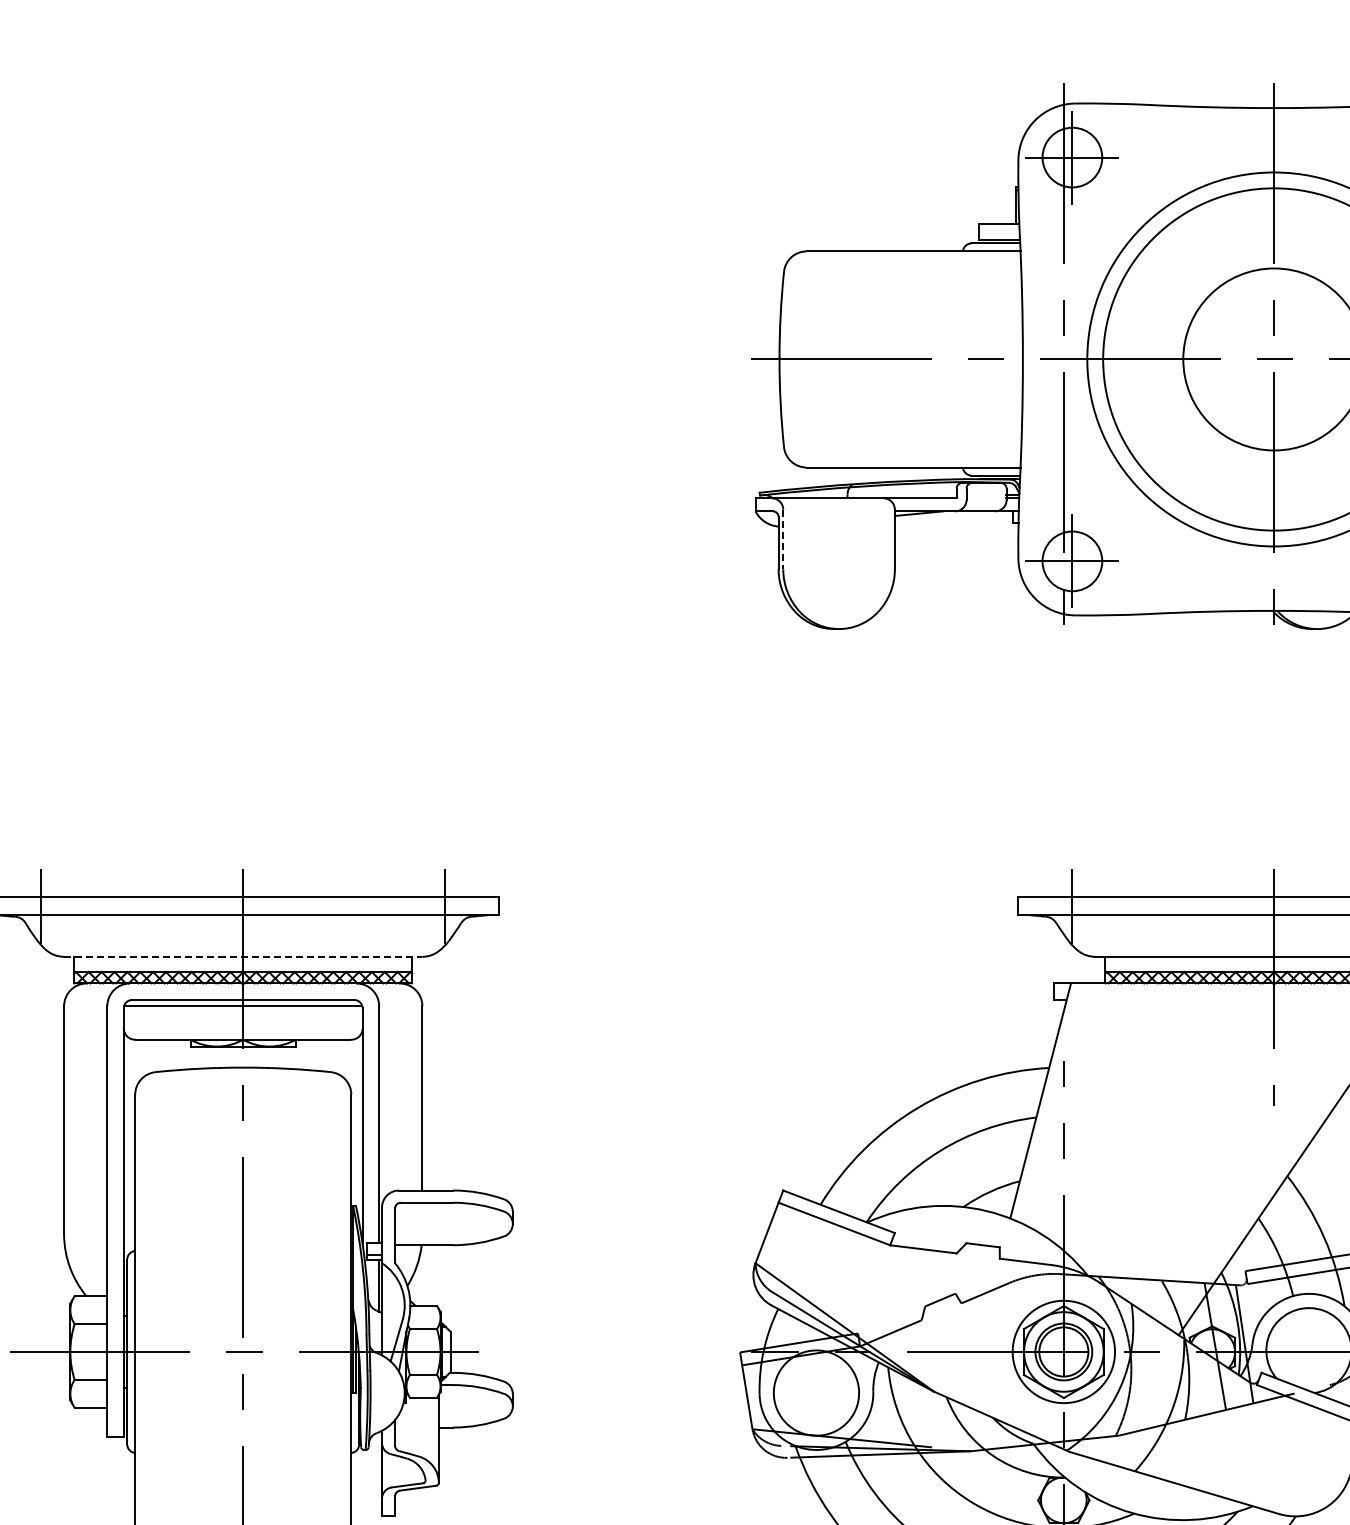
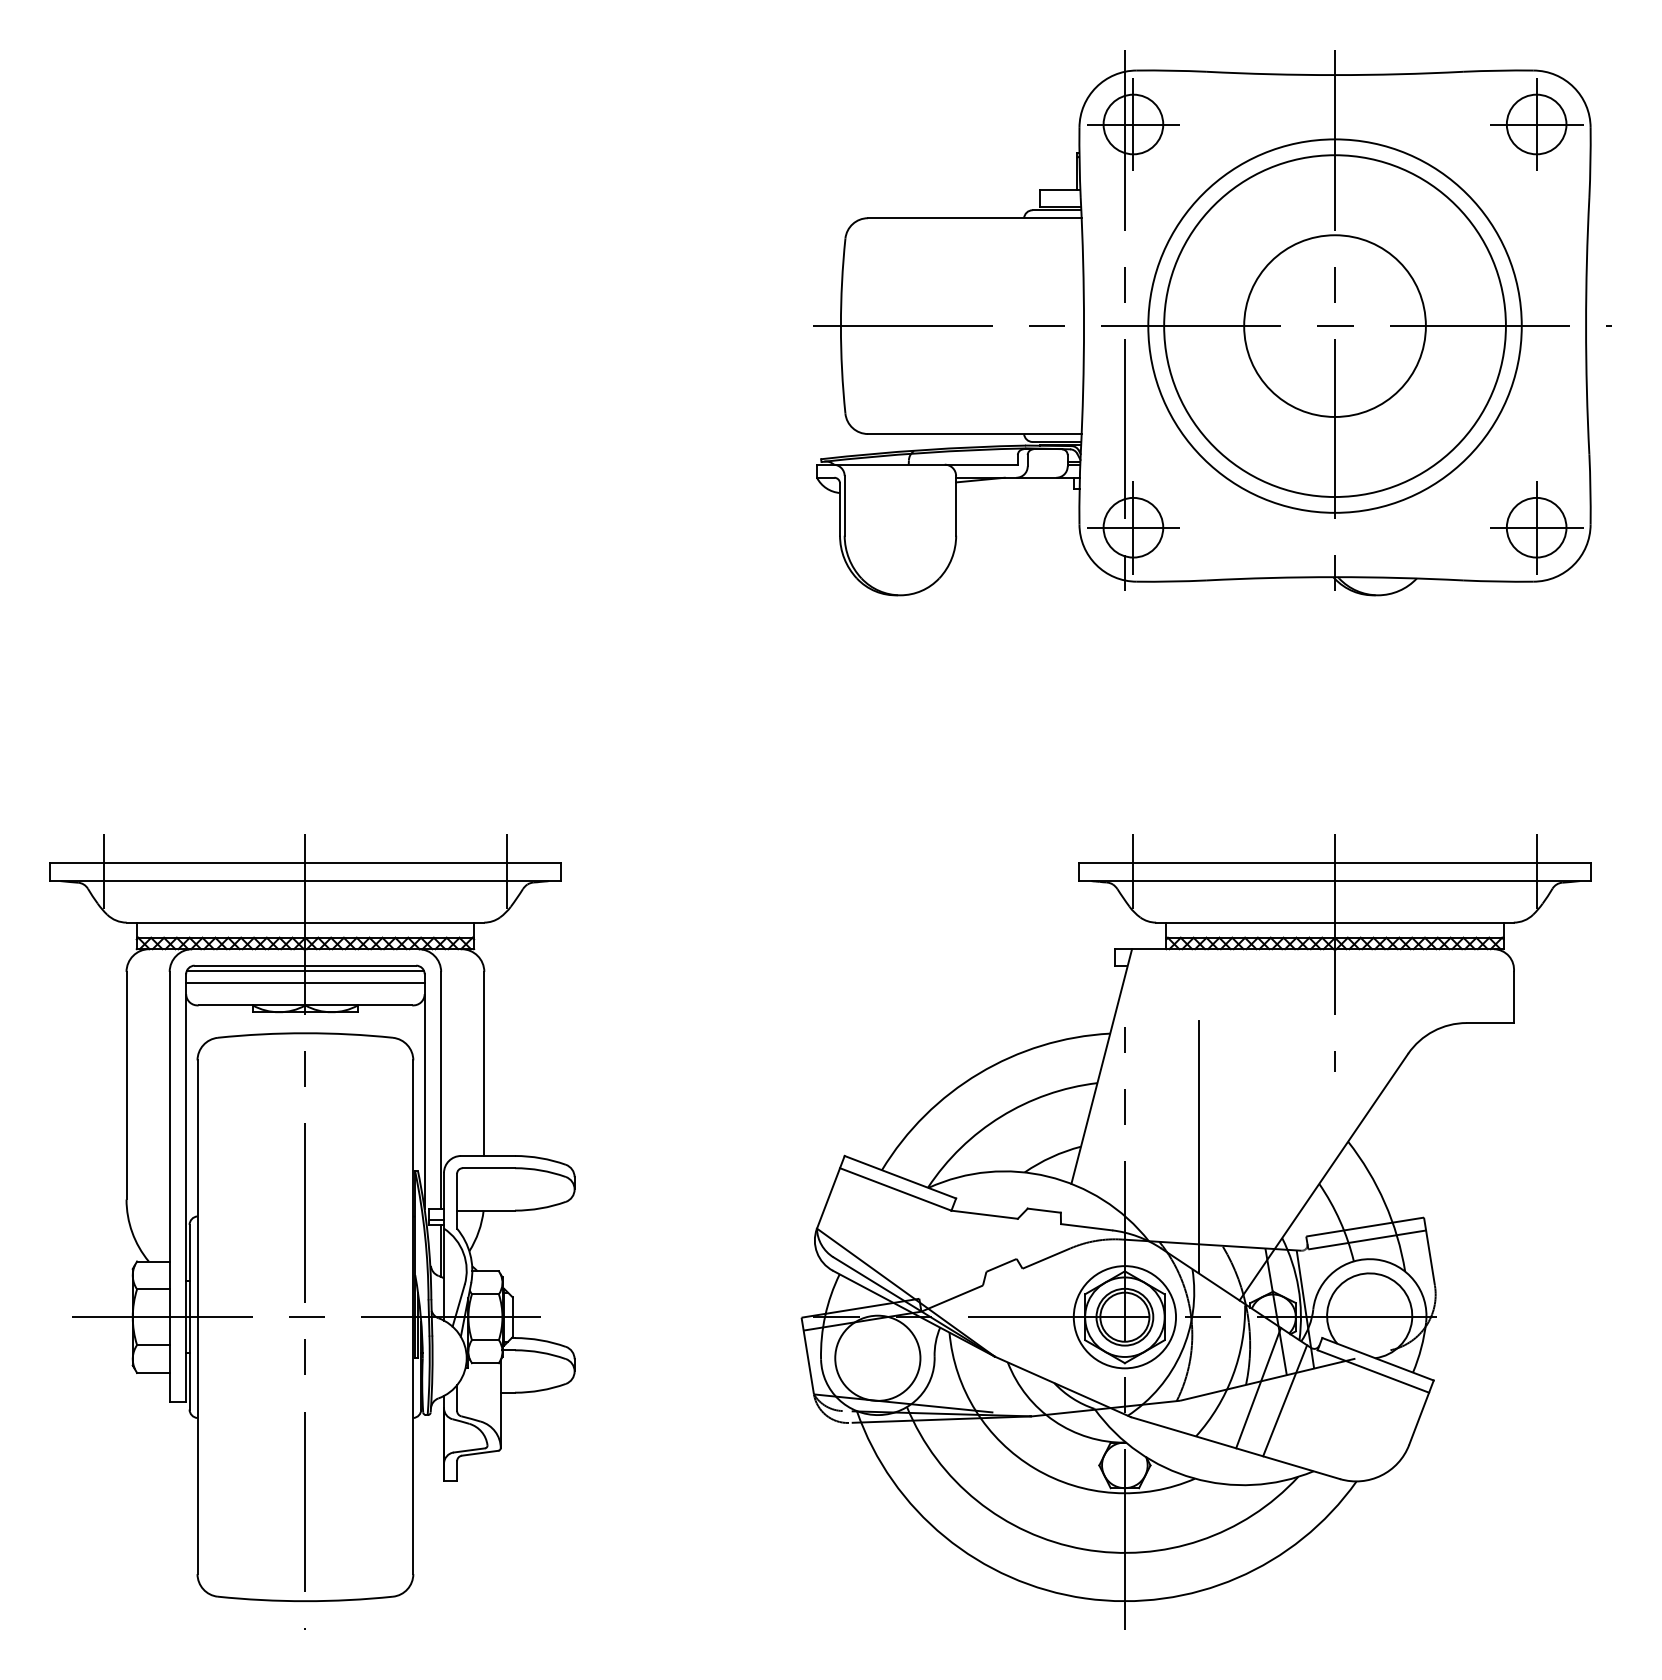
line: (783, 539) -> (844, 505), dashed -> solid
line: (243, 956) -> (305, 922), dashed -> solid
line: (243, 1016) -> (305, 982), added
line: (1137, 1181) -> (1198, 1146), added
line: (1197, 1422) -> (1258, 1387), added
line: (1224, 1435) -> (1285, 1400), added

